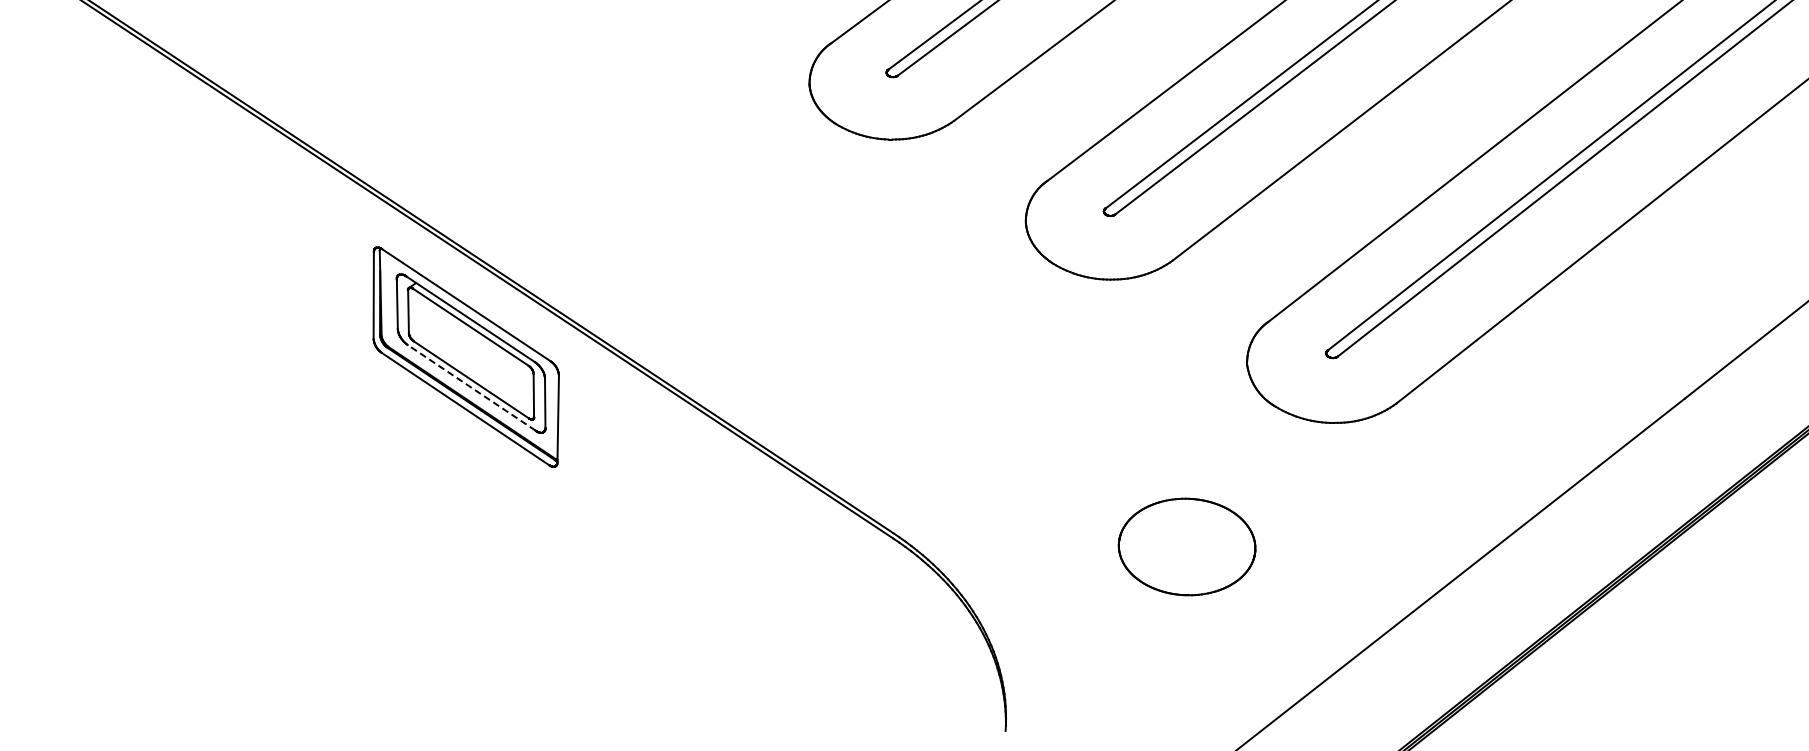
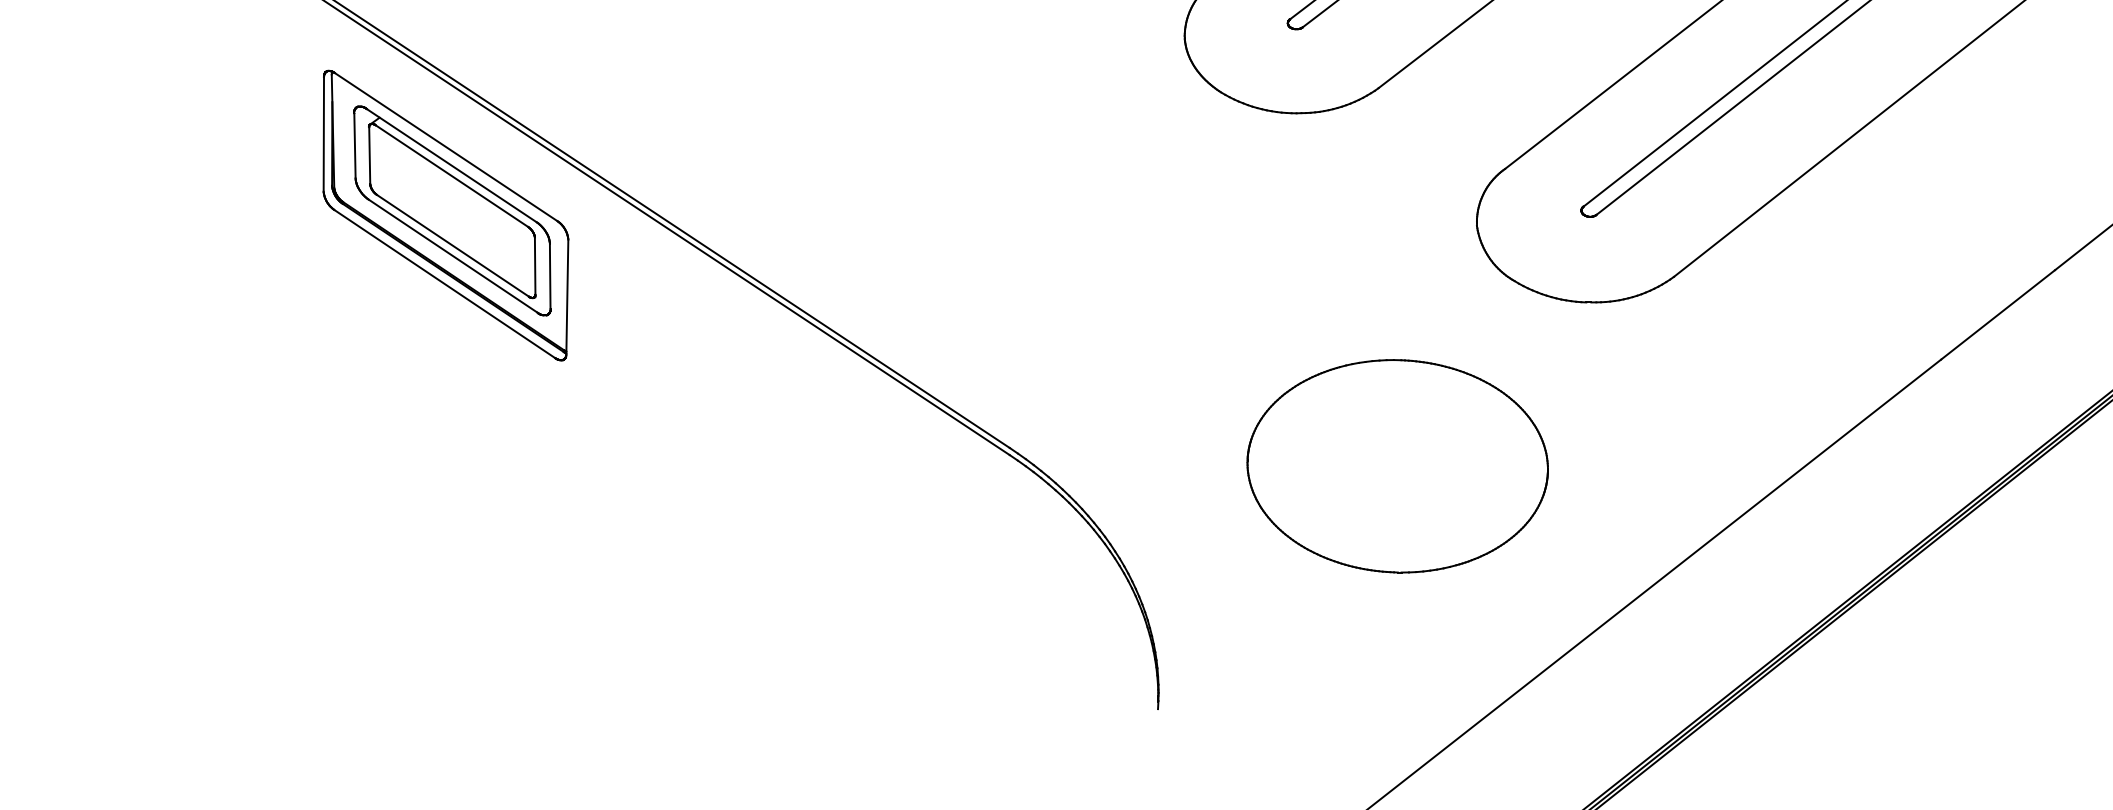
line: (471, 387) -> (452, 255), dashed -> solid
part: (1186, 546) -> (1396, 465), size x1.67

